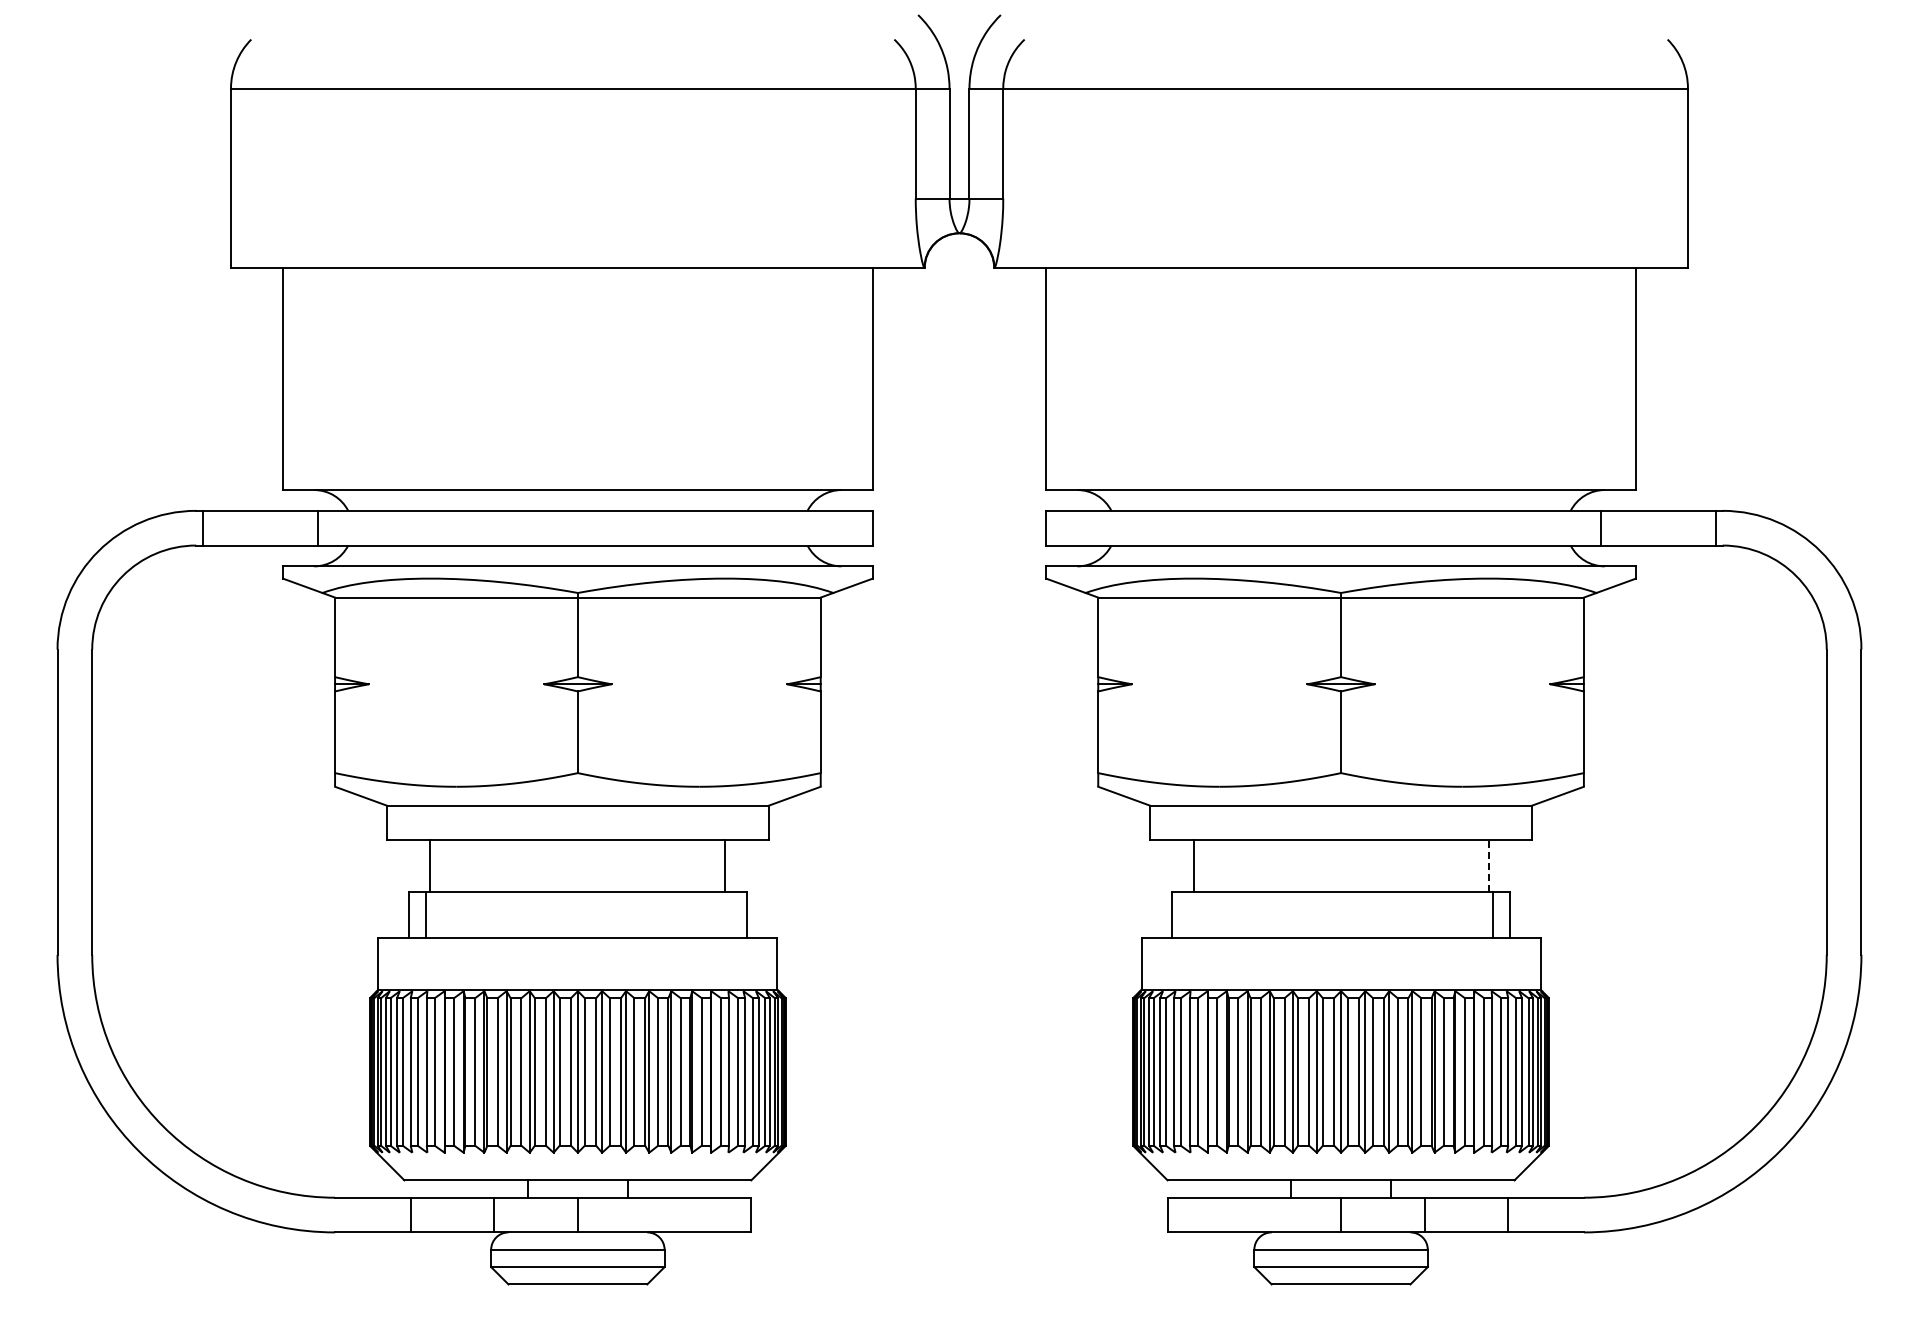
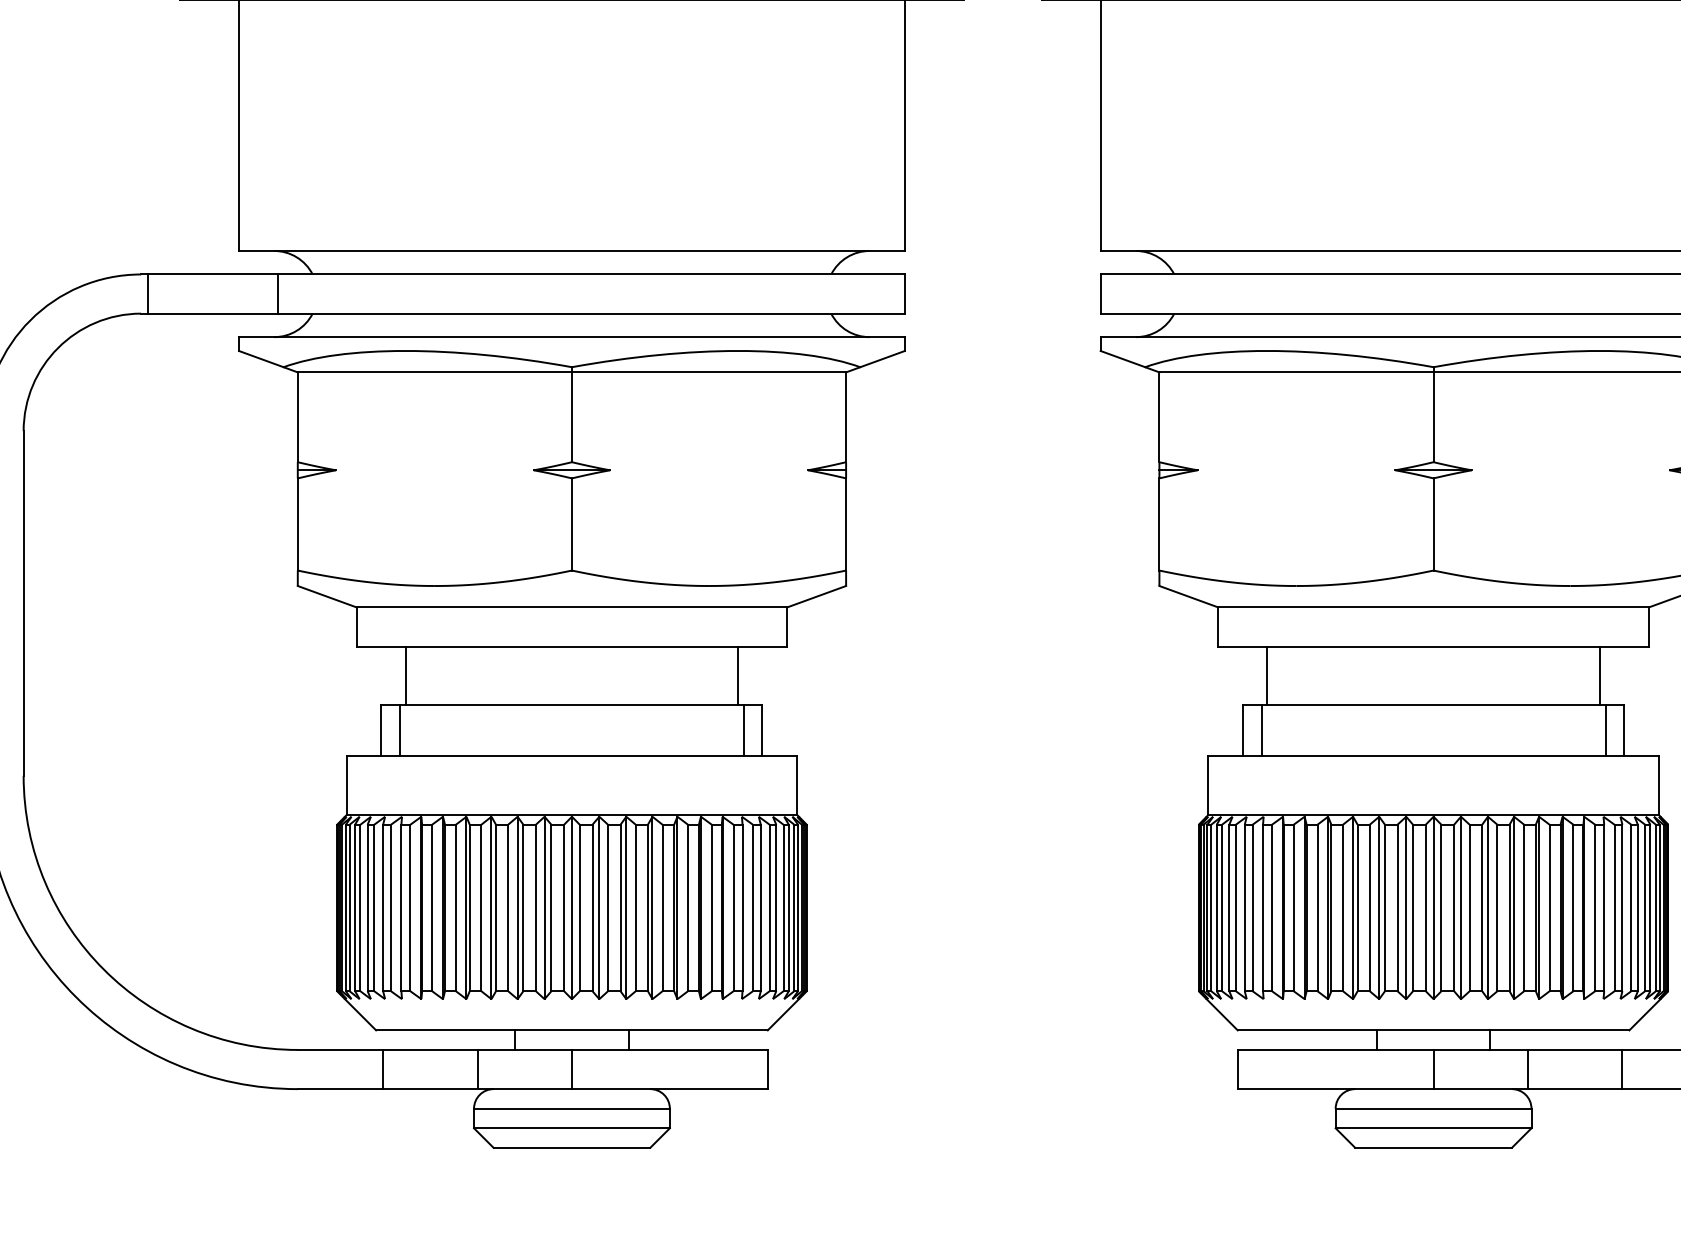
line: (1488, 865) -> (1600, 674), dashed -> solid
line: (730, 914) -> (744, 730), added
line: (1188, 914) -> (1261, 730), added

